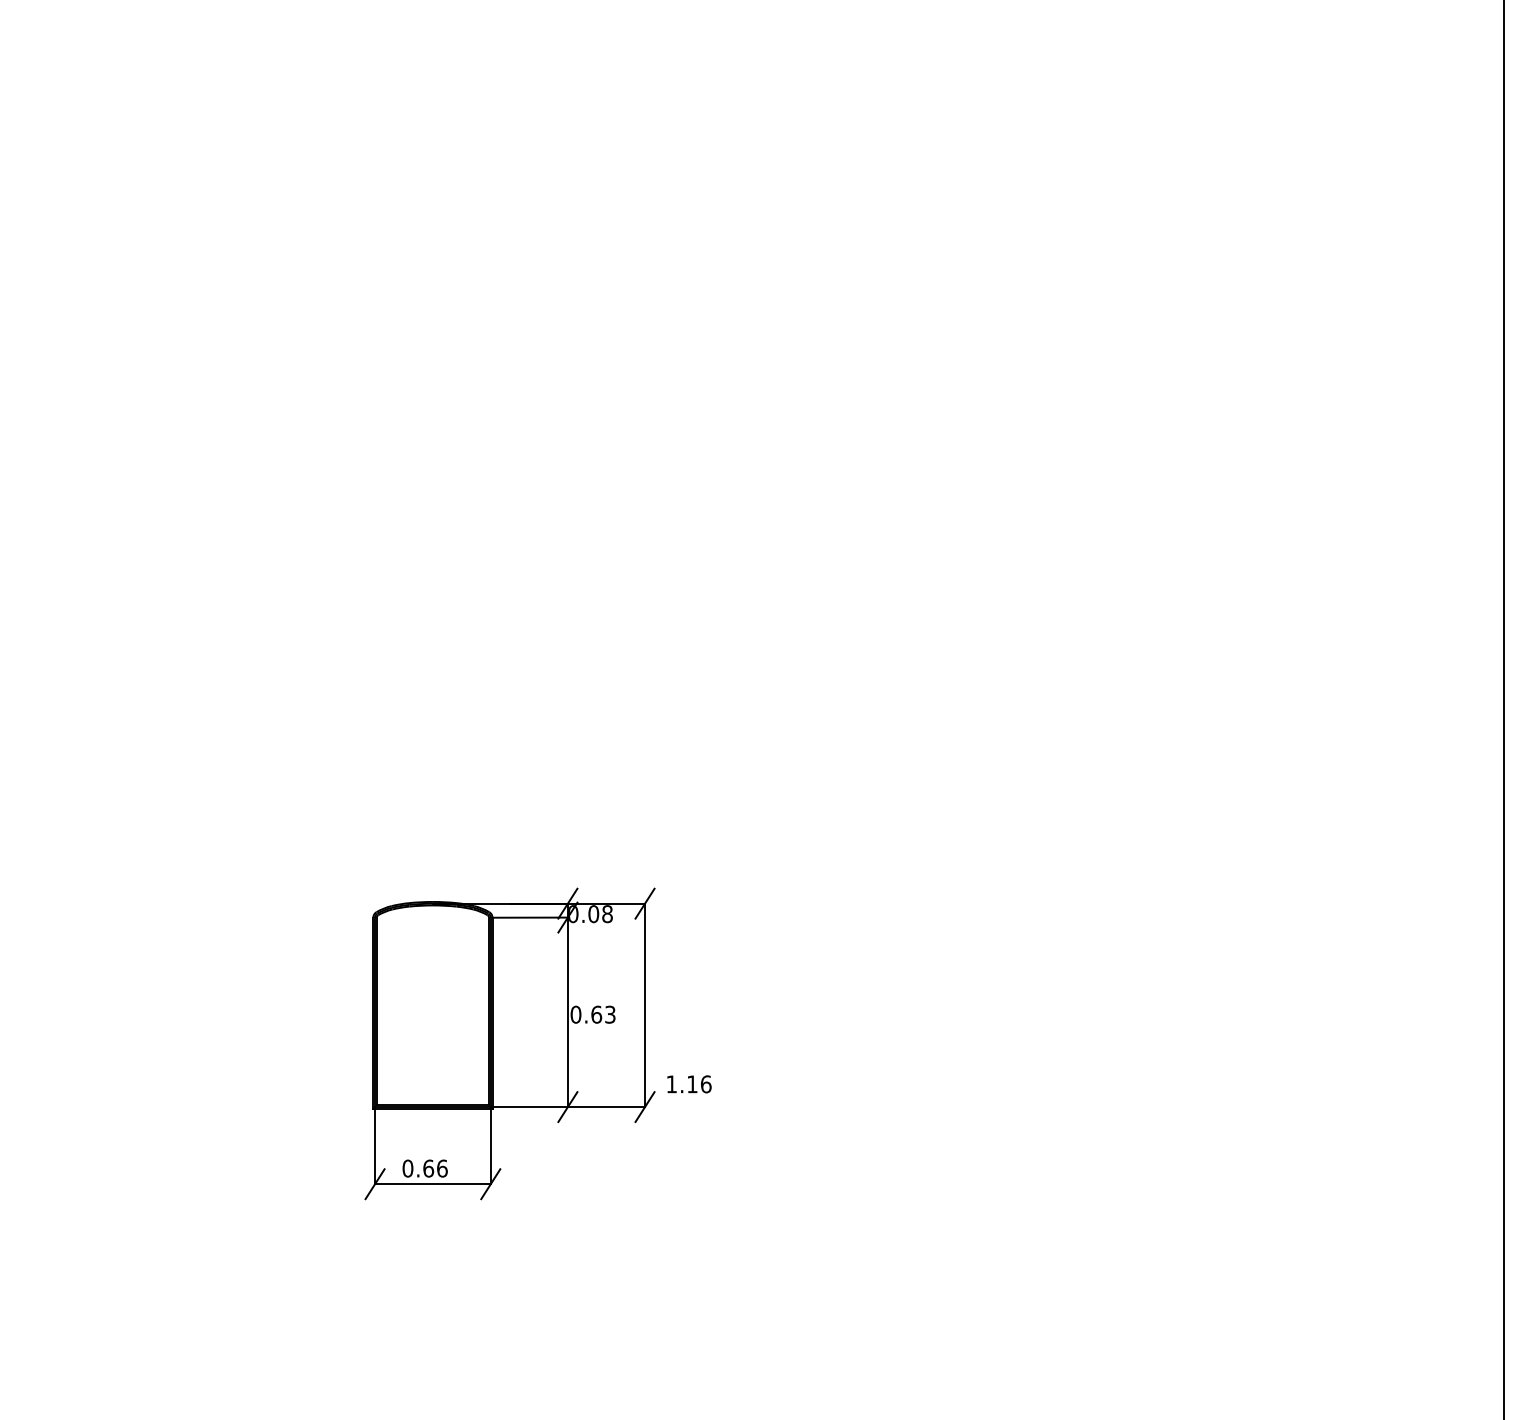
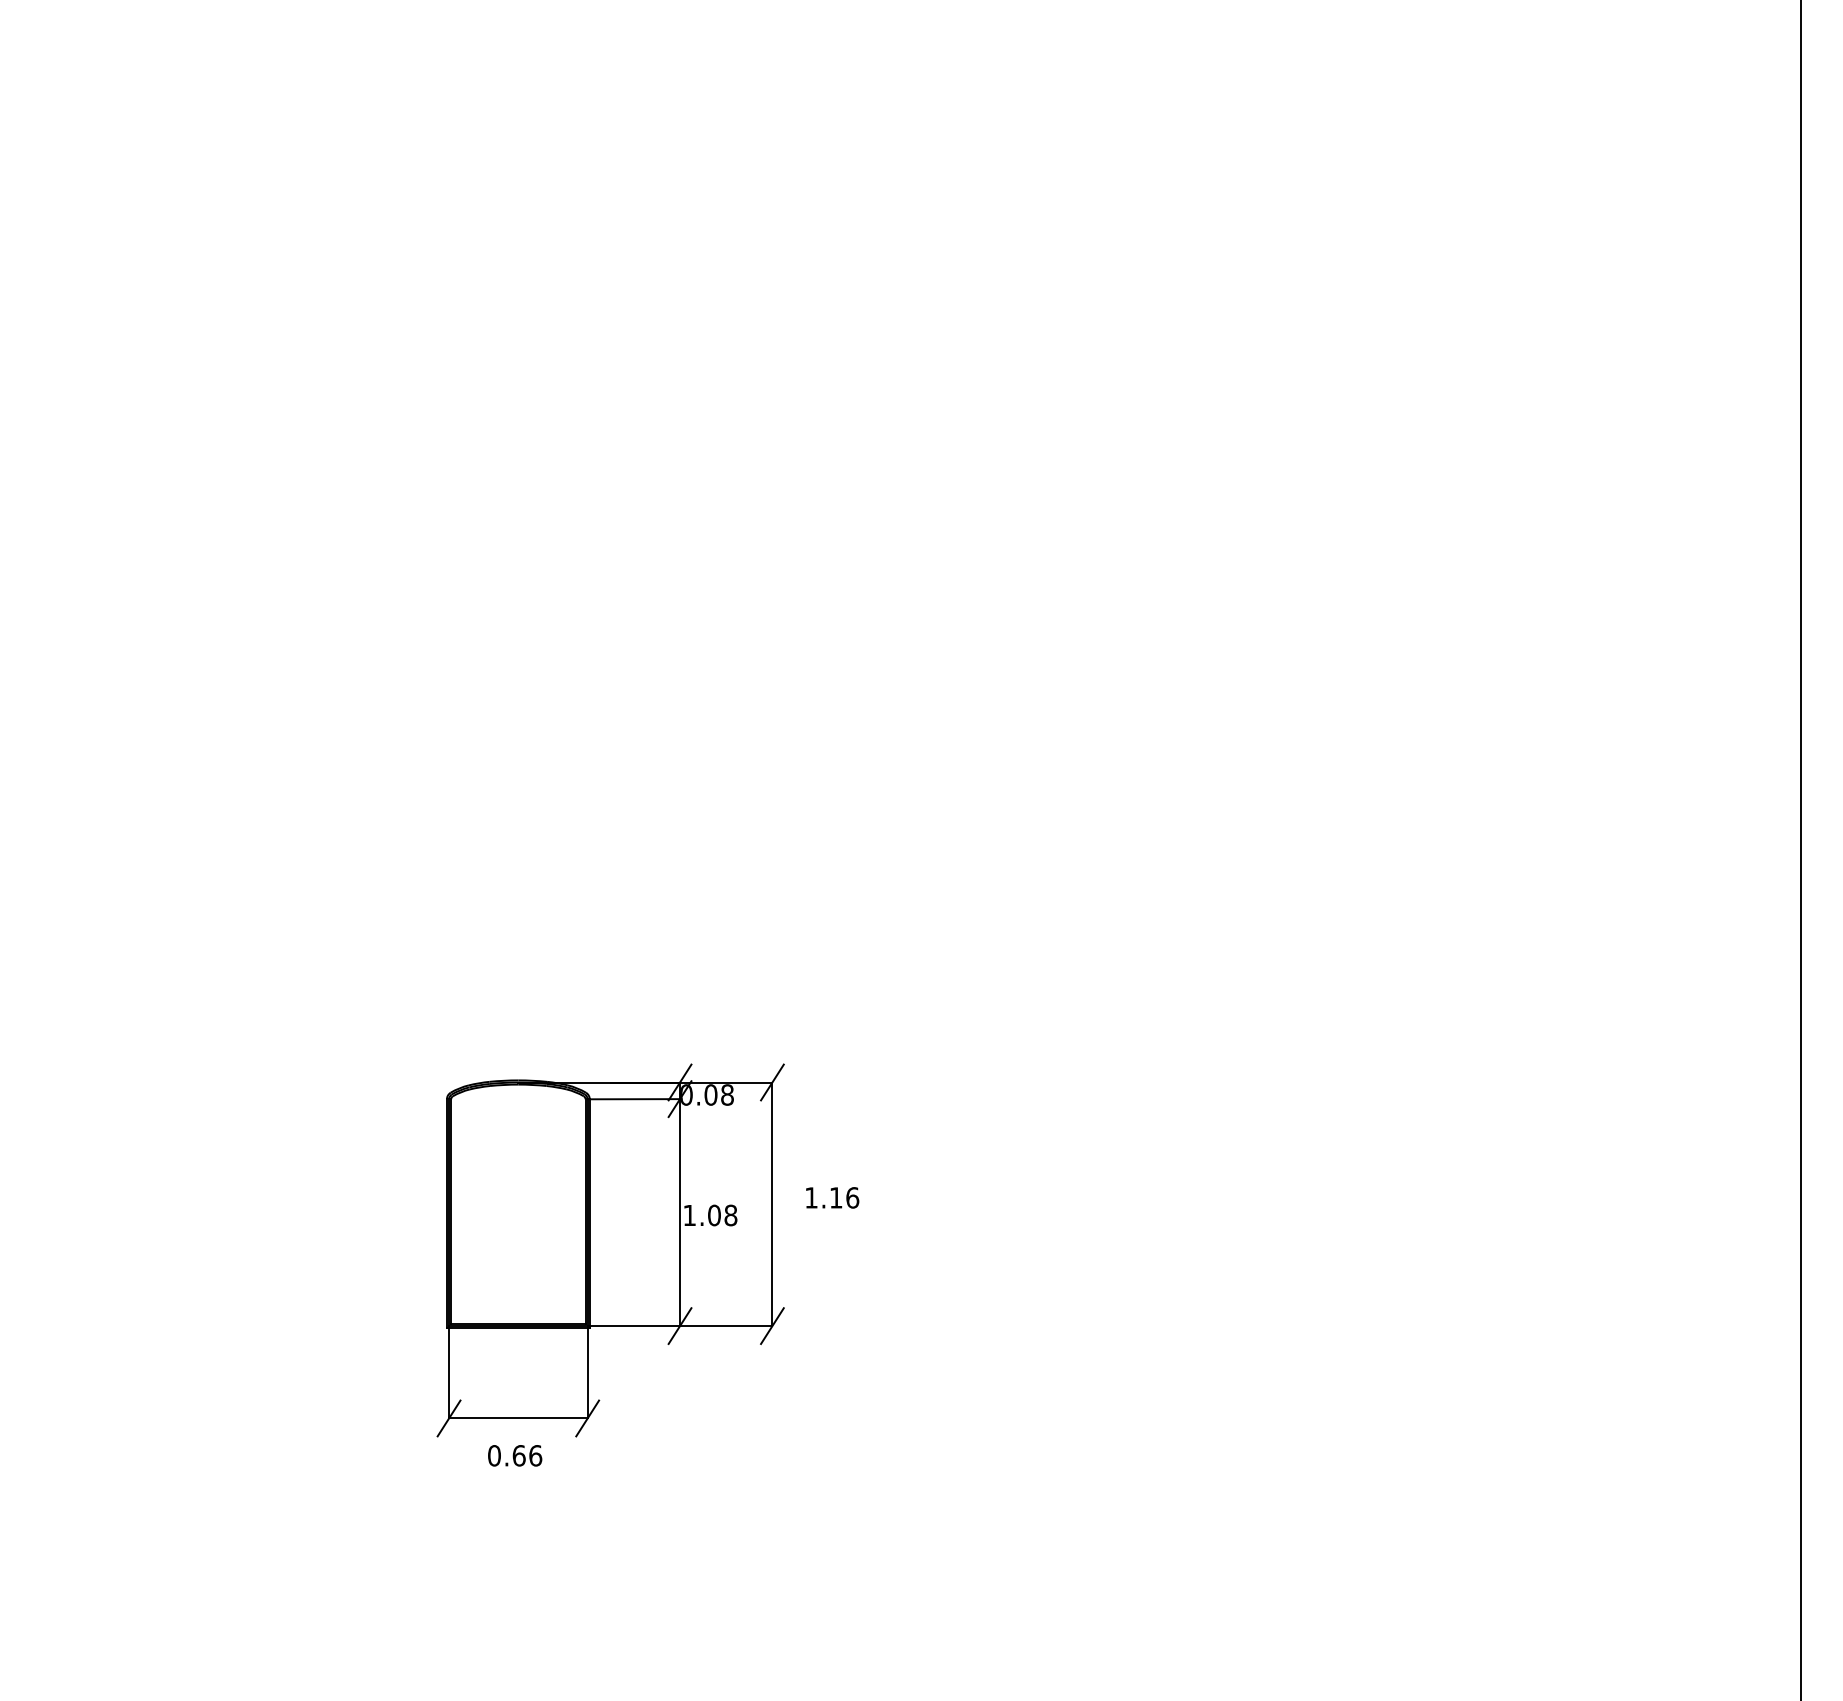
text: (593, 1014) -> (710, 1215), 0.63 -> 1.08
text: (689, 1084) -> (832, 1197), moved
text: (425, 1168) -> (515, 1455), moved

